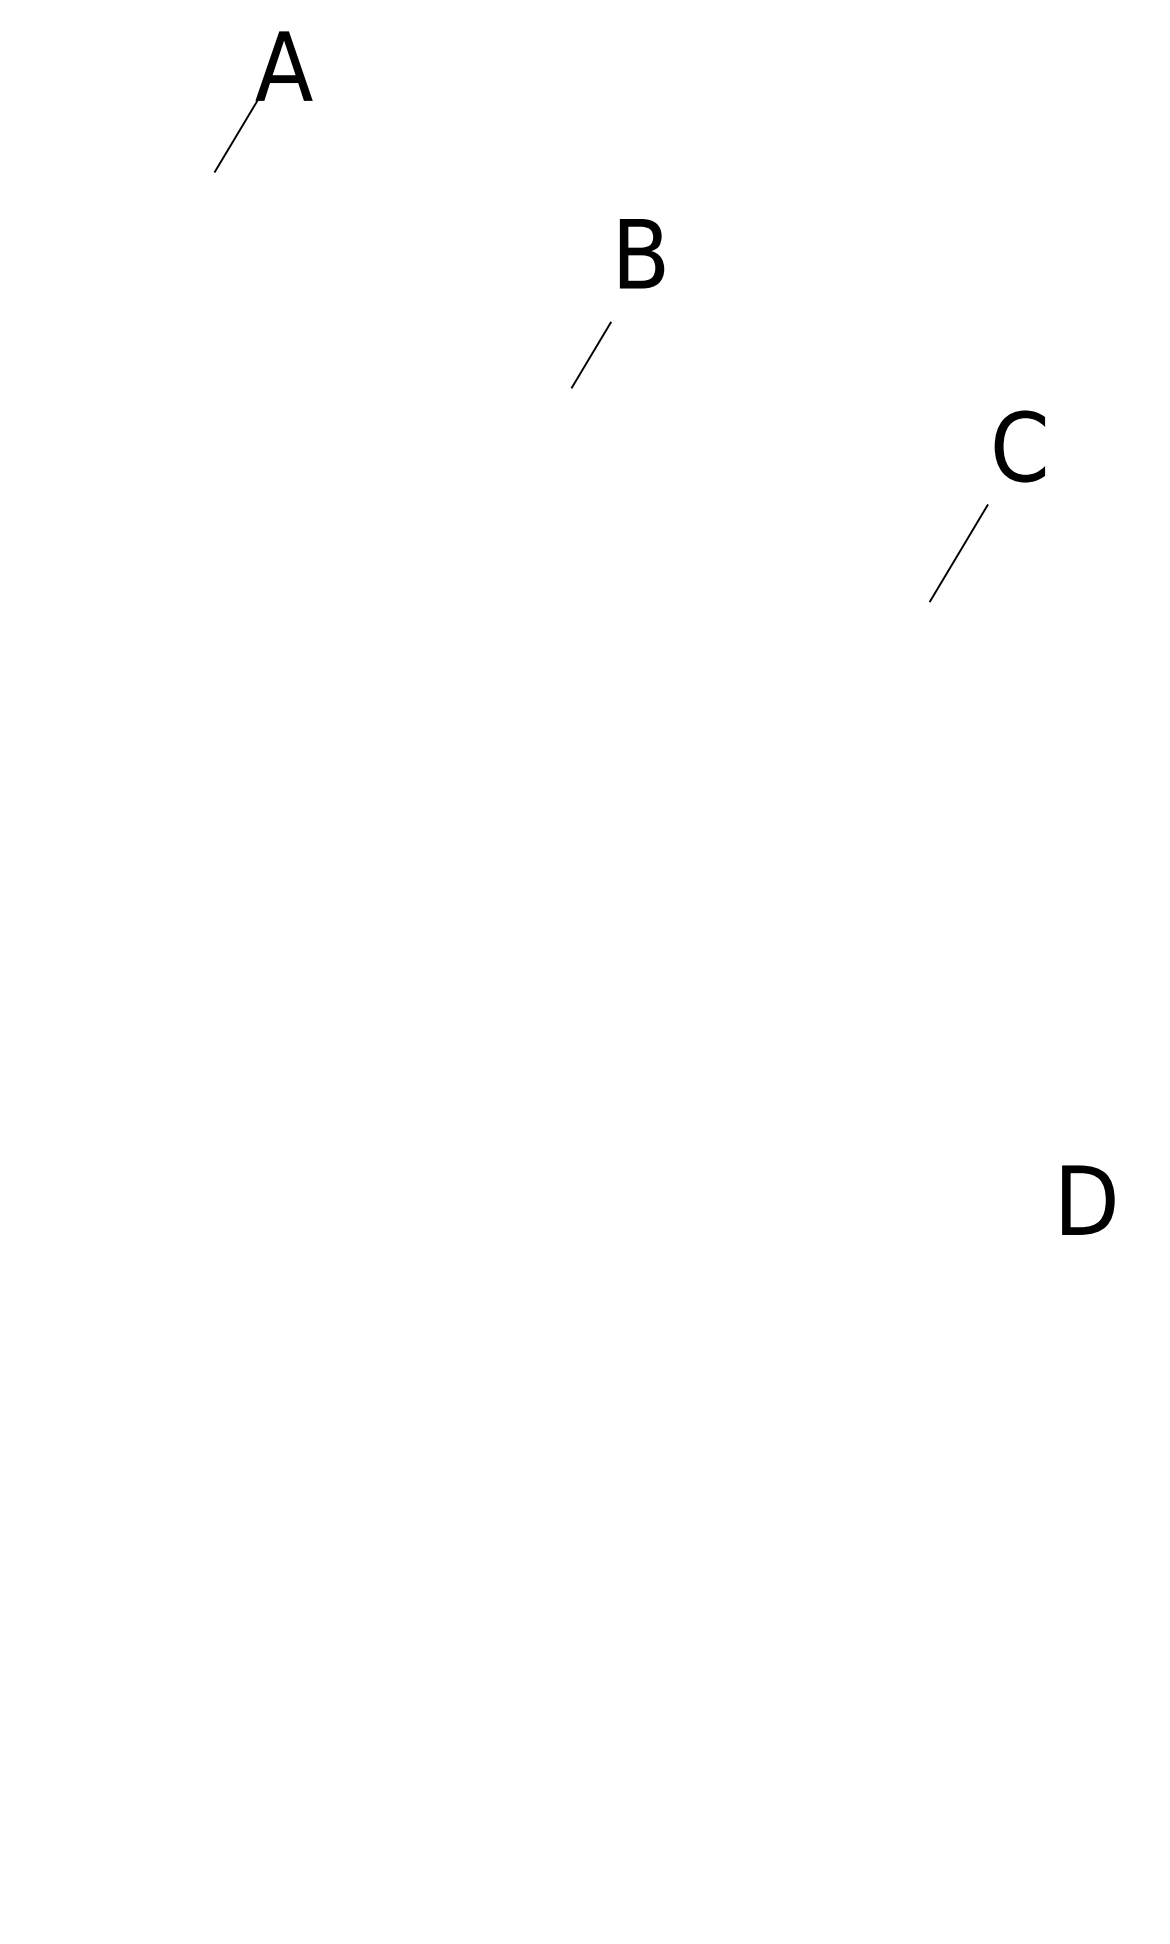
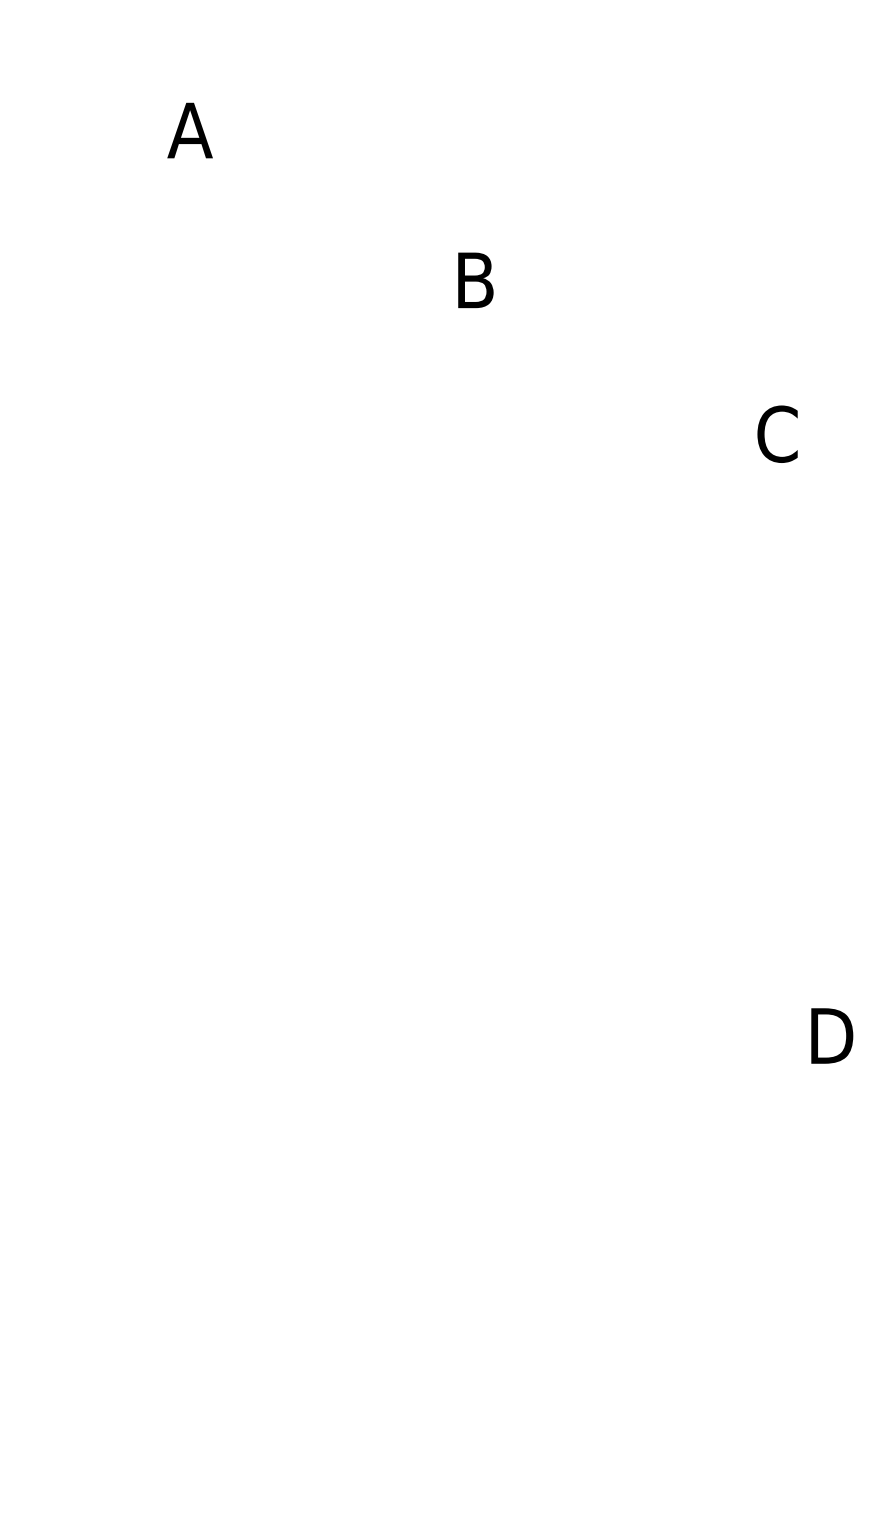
line: (236, 135) -> (152, 185), removed
line: (590, 354) -> (434, 360), removed
line: (958, 553) -> (728, 519), removed

